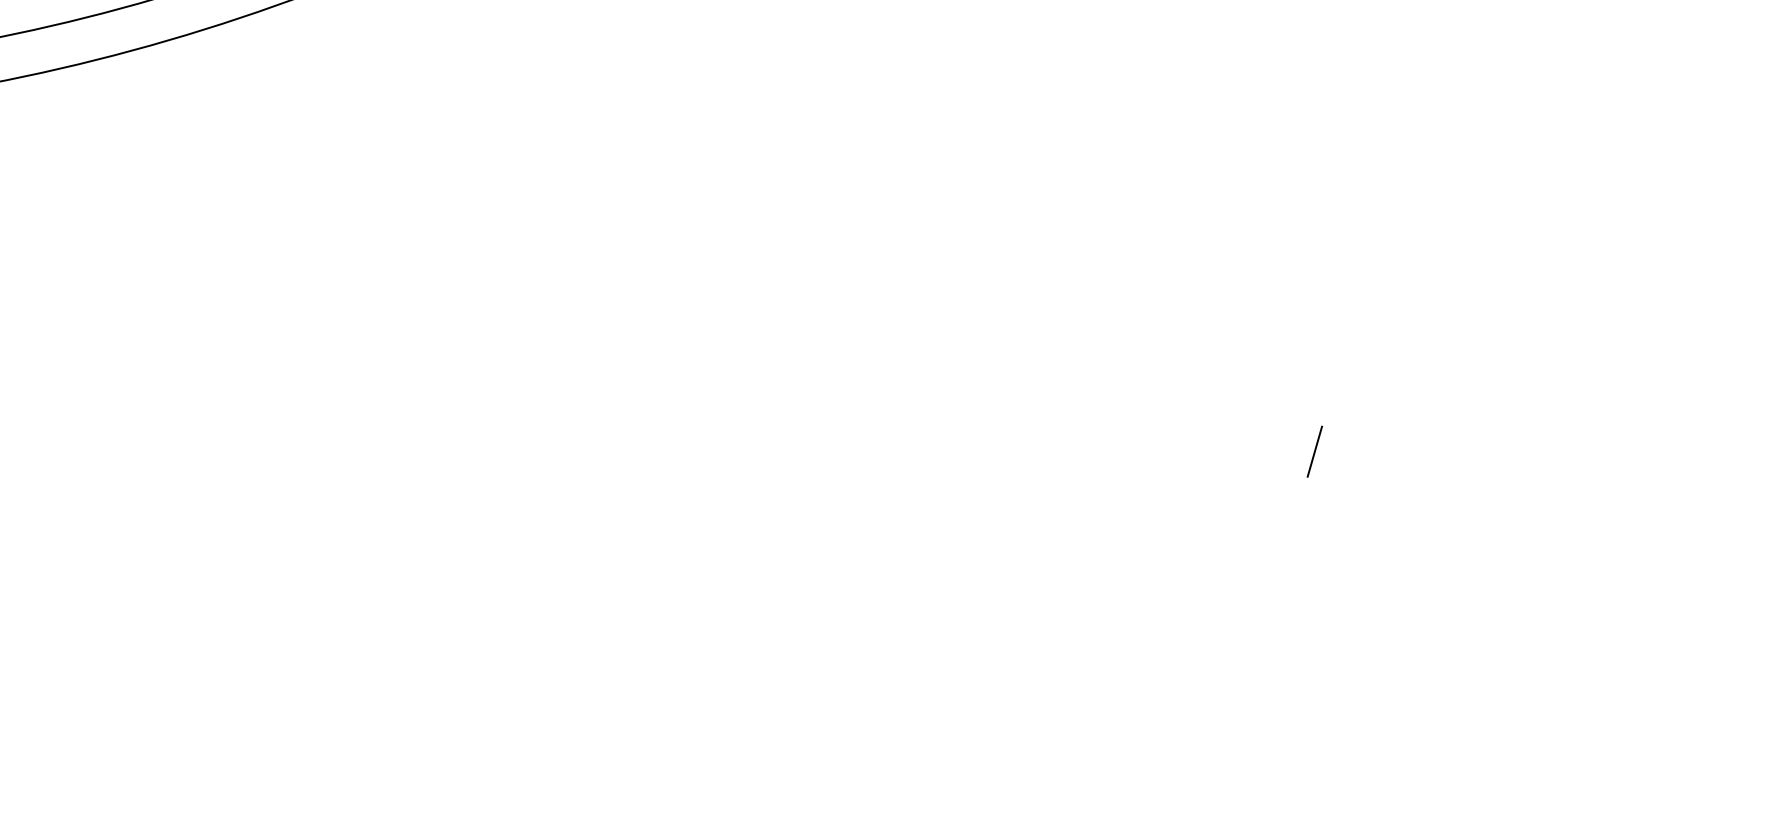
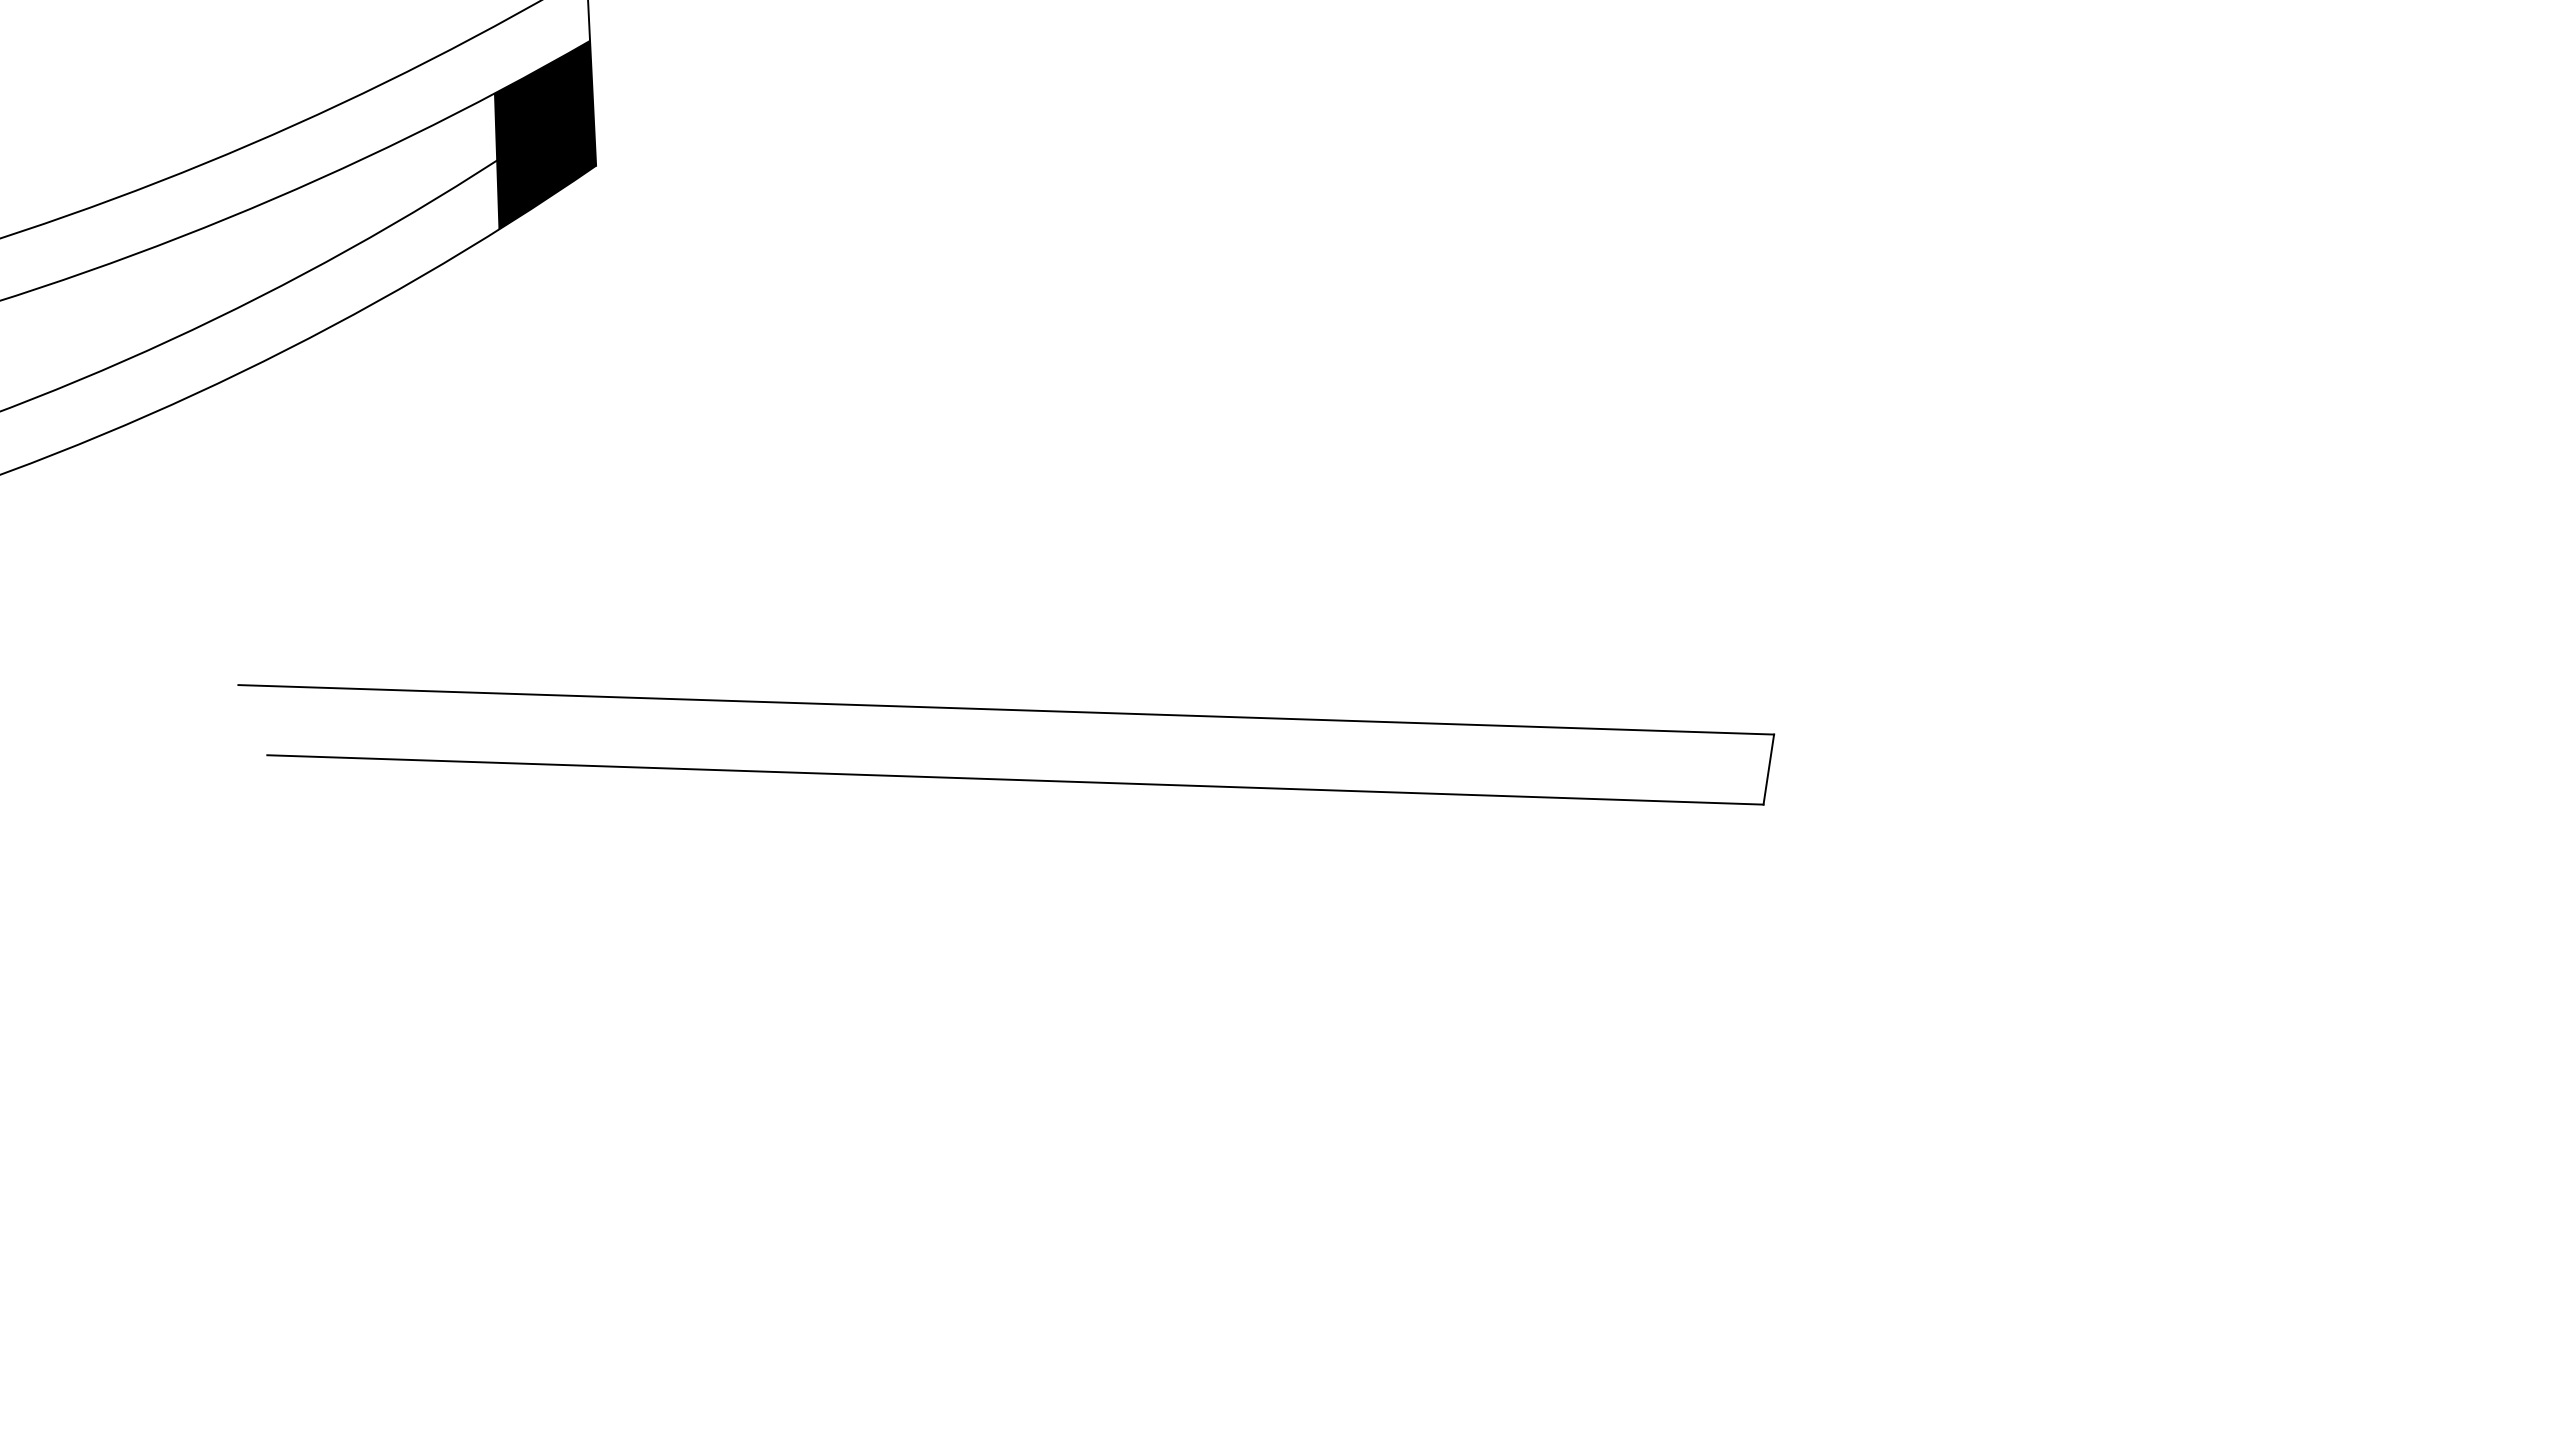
line: (765, 335) -> (1006, 709), added
line: (765, 387) -> (1015, 779), added

